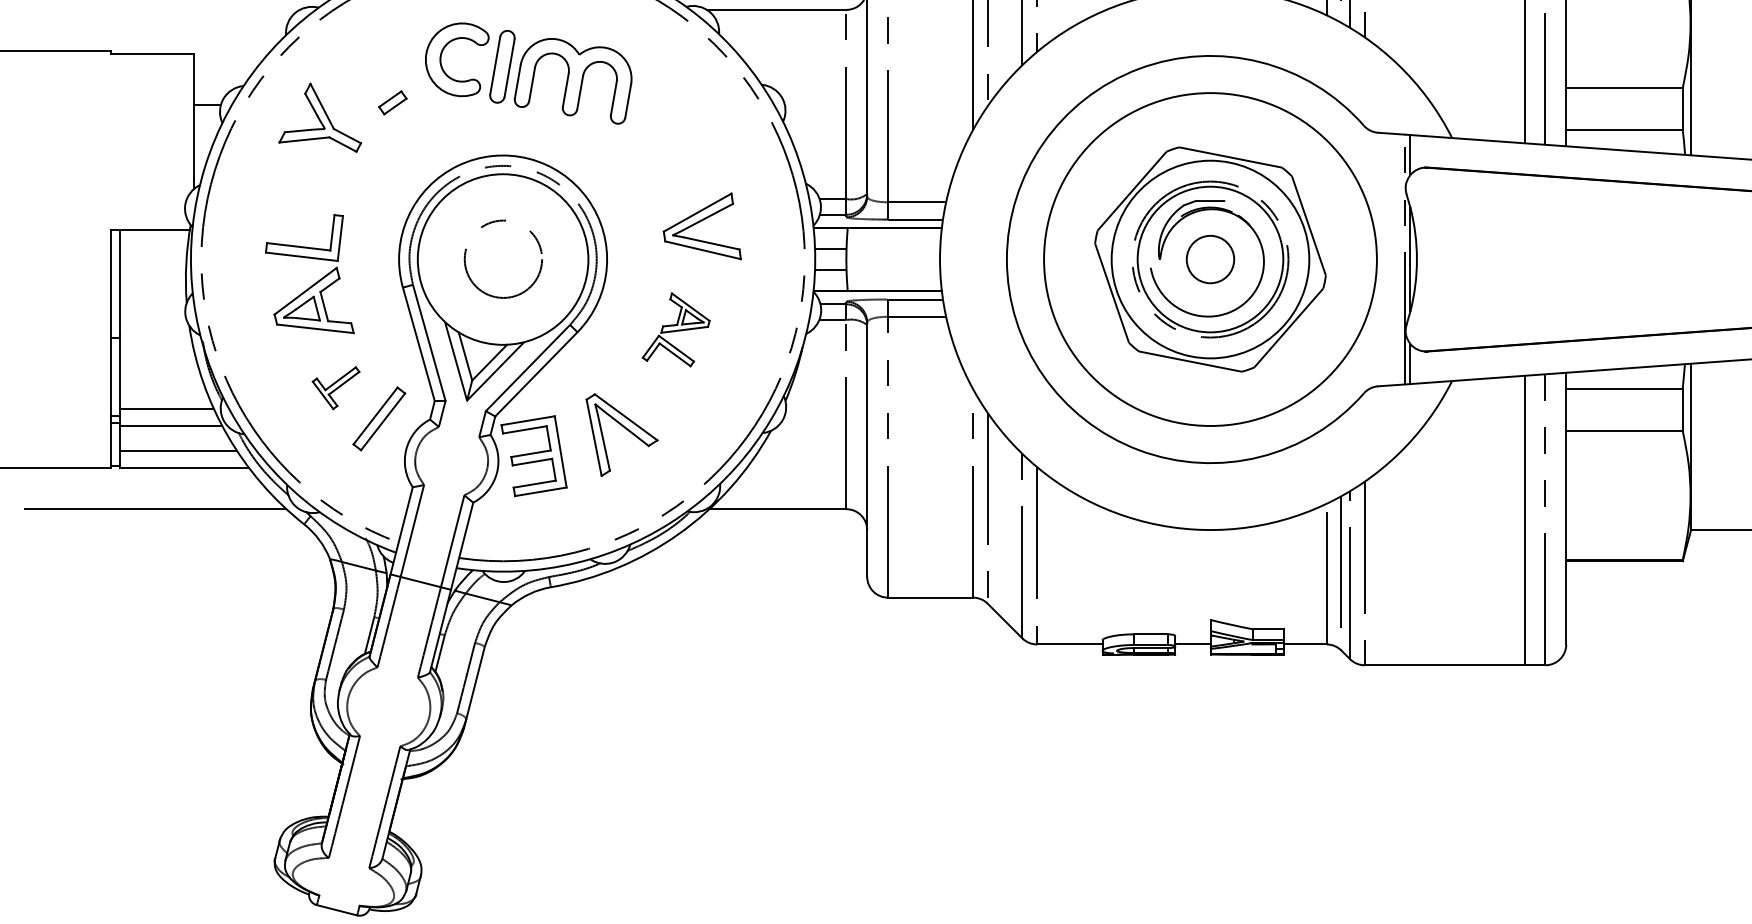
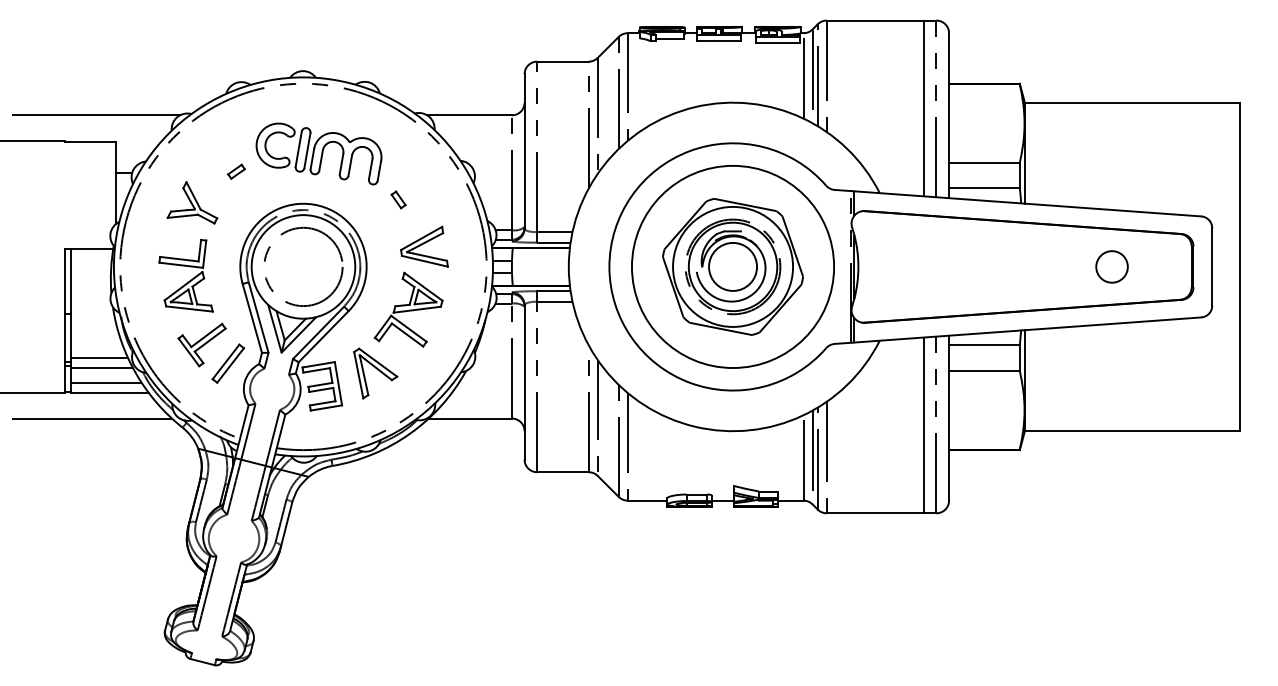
line: (162, 10) -> (96, 115), added
part: (320, 117) -> (192, 202), moved
part: (659, 148) -> (398, 199), added
circle: (503, 258) -> (303, 266), size x1.67
circle: (1211, 258) -> (733, 266), size x1.67
part: (676, 329) -> (408, 309), size x1.67
part: (335, 387) -> (201, 344), size x1.67

